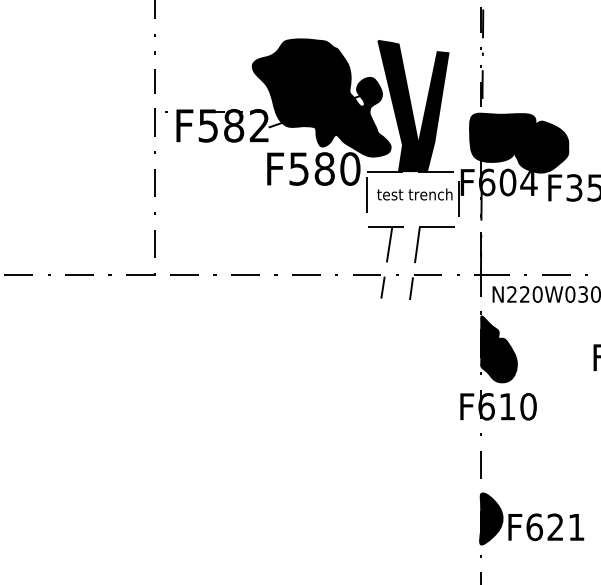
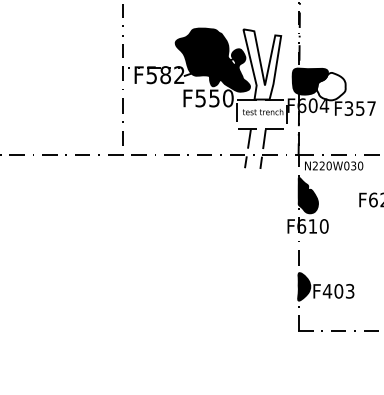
fill: (413, 106) -> (262, 64), removed
fill: (540, 146) -> (330, 86), removed
text: (324, 169) -> (214, 98), F580 -> F550
text: (554, 527) -> (338, 291), F621 -> F403

